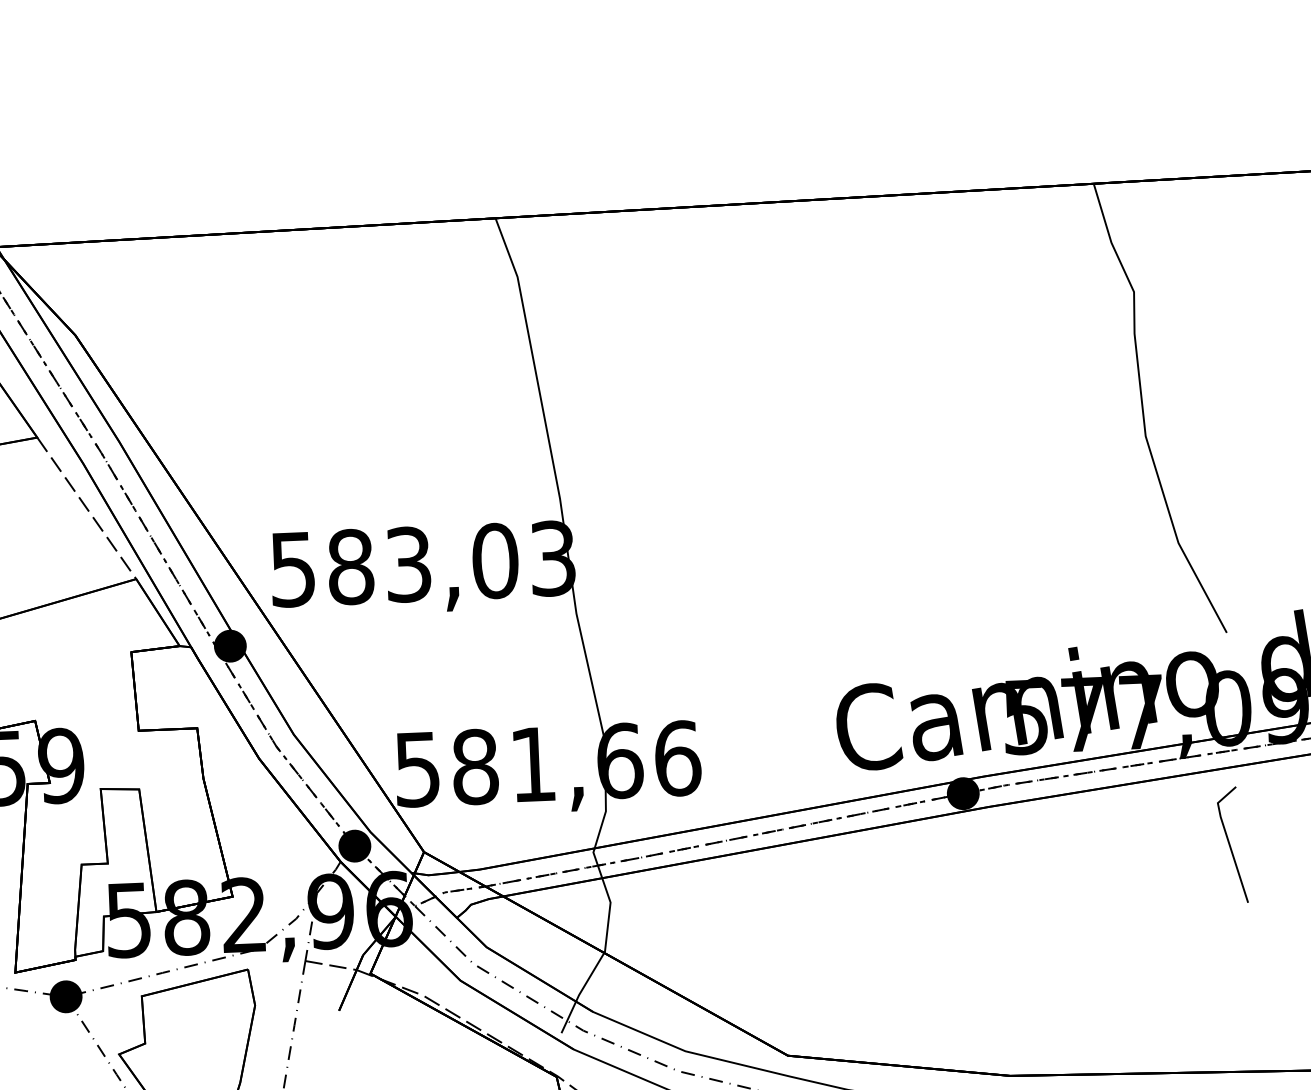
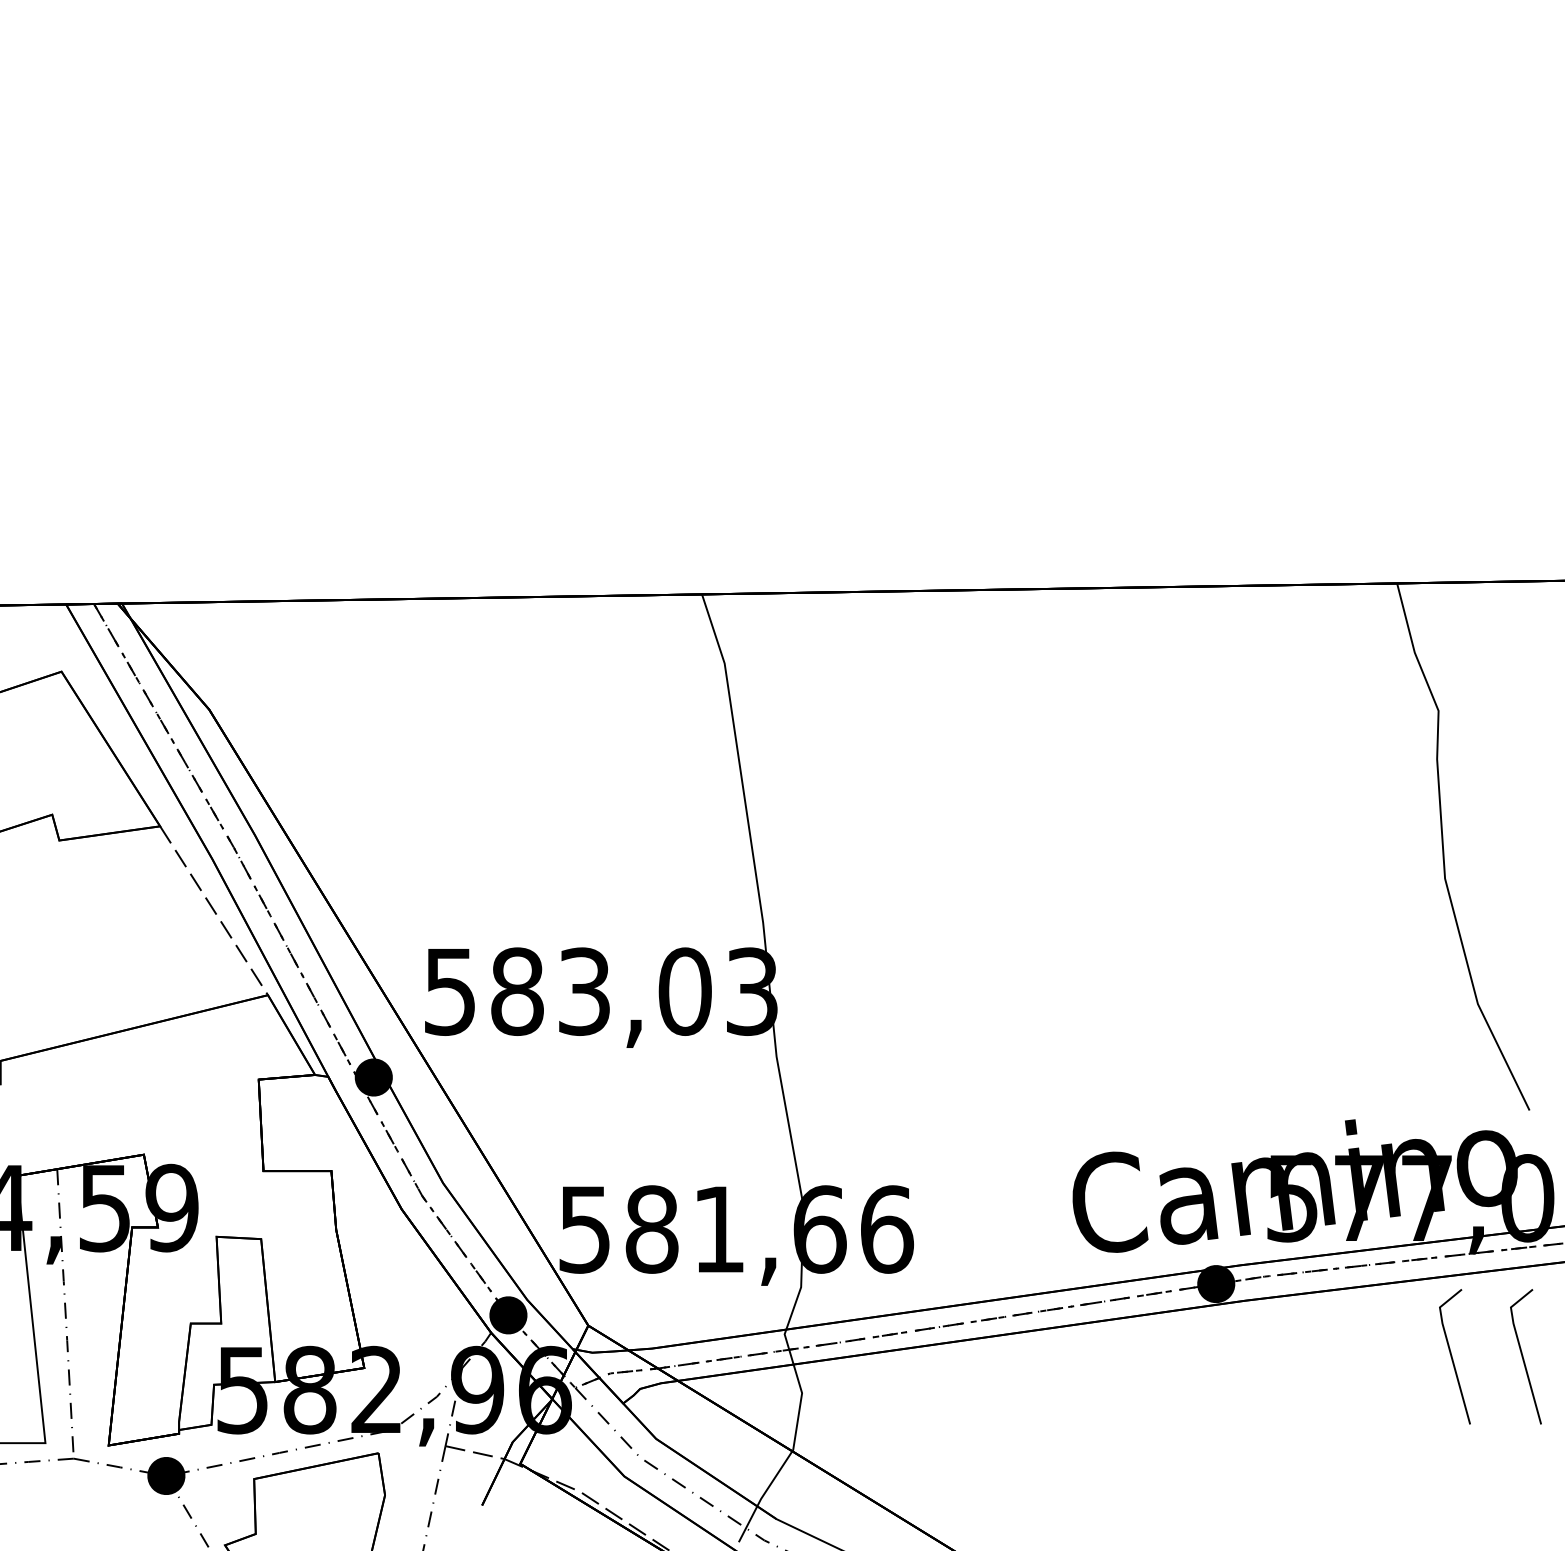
line: (1169, 847) -> (1452, 1356), added

